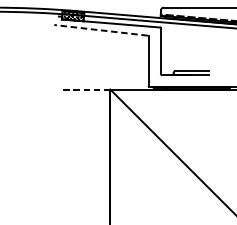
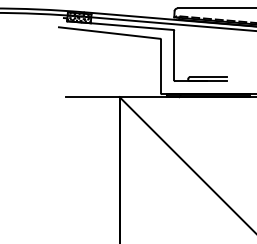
line: (100, 30) -> (109, 33), dashed -> solid
line: (86, 89) -> (93, 97), dashed -> solid

